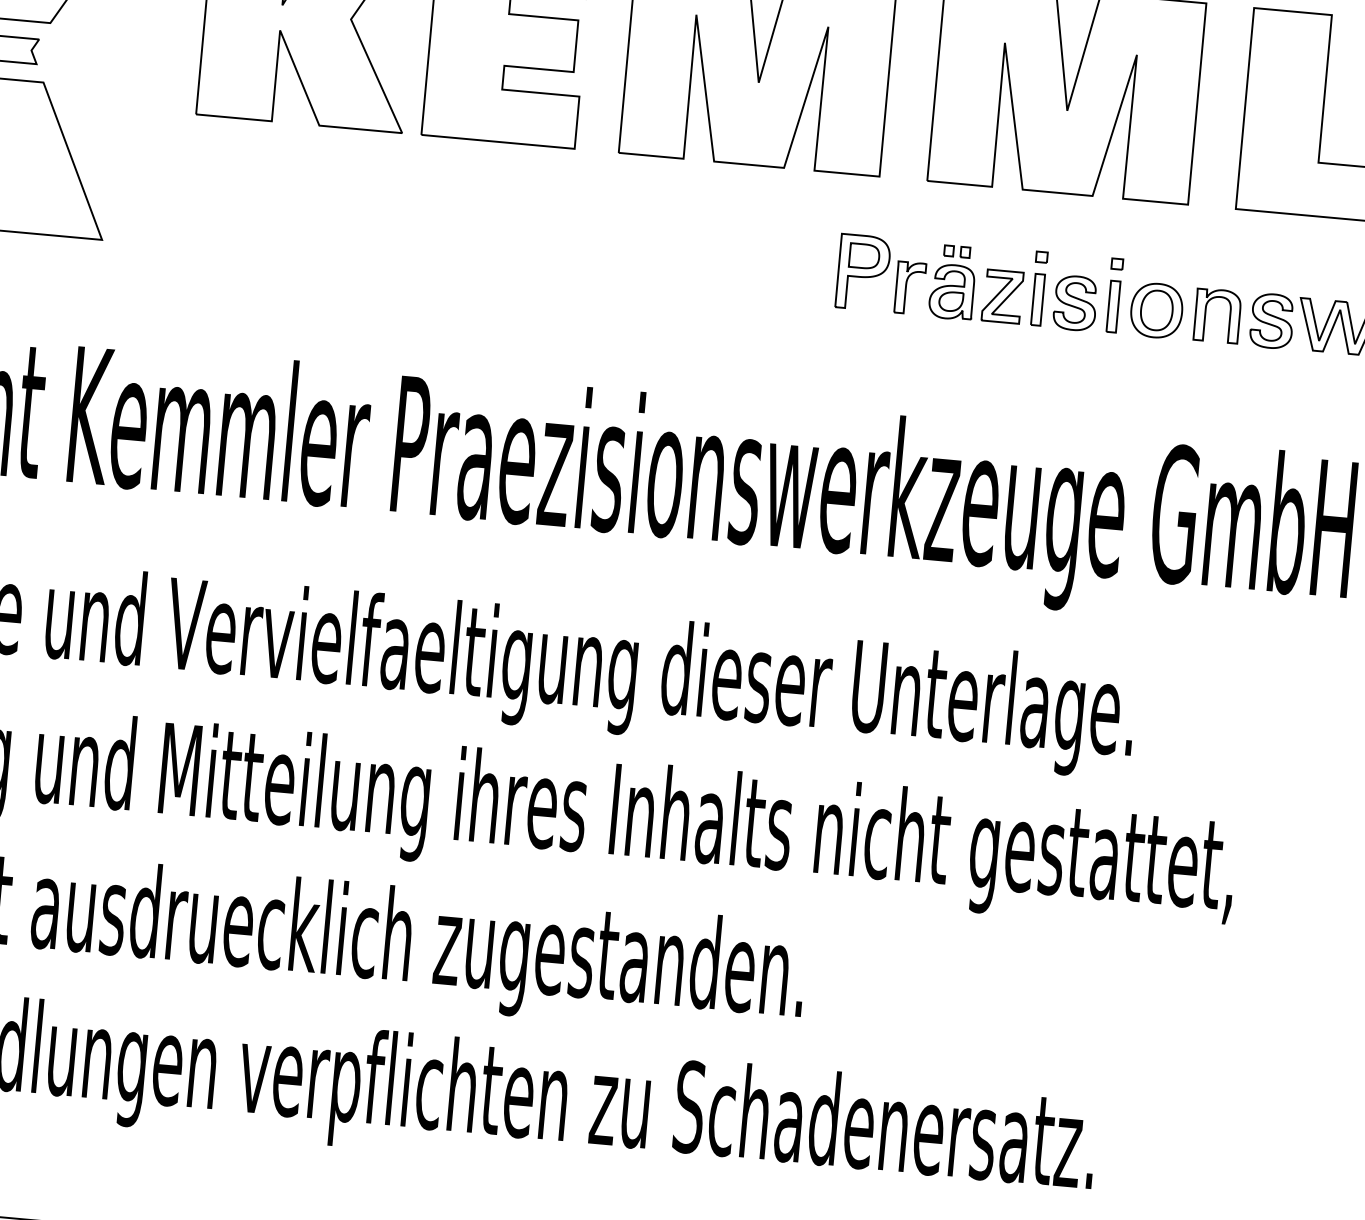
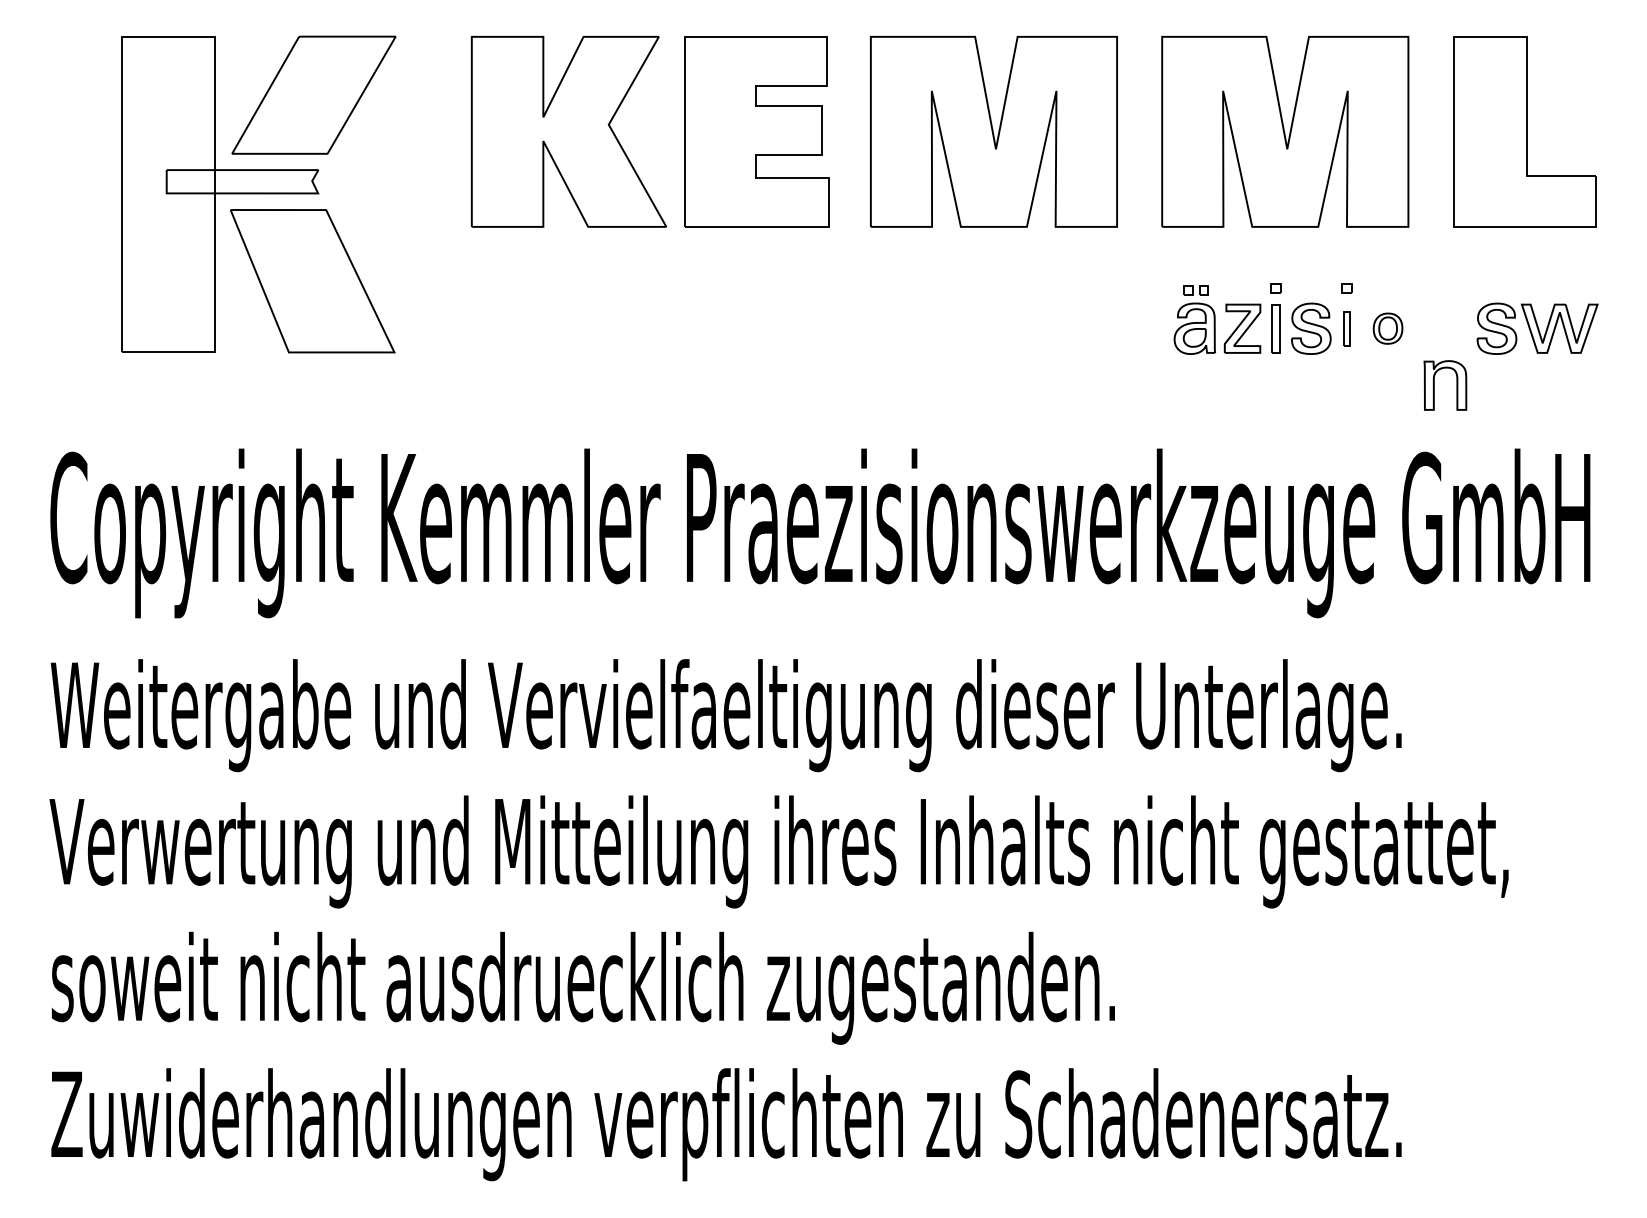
part: (881, 273) -> (1127, 317), removed
part: (1113, 306) -> (1347, 328), size x0.7
part: (1156, 310) -> (1387, 328), size x0.6
part: (1205, 314) -> (1434, 385), moved

